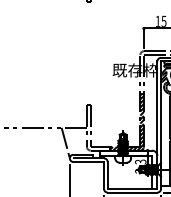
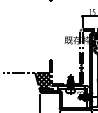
hatch: (74, 142) -> (42, 81), added

